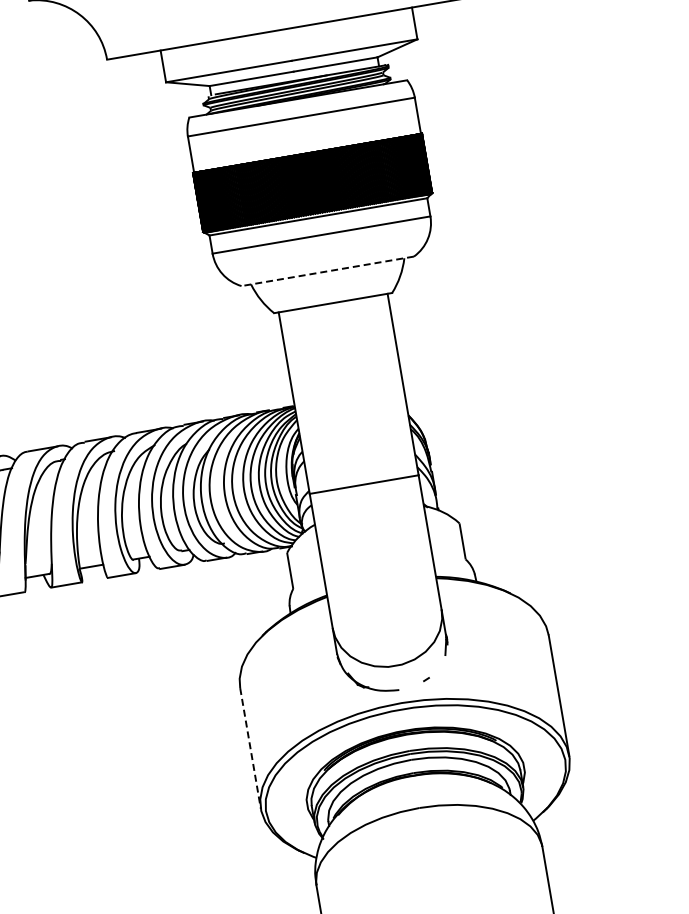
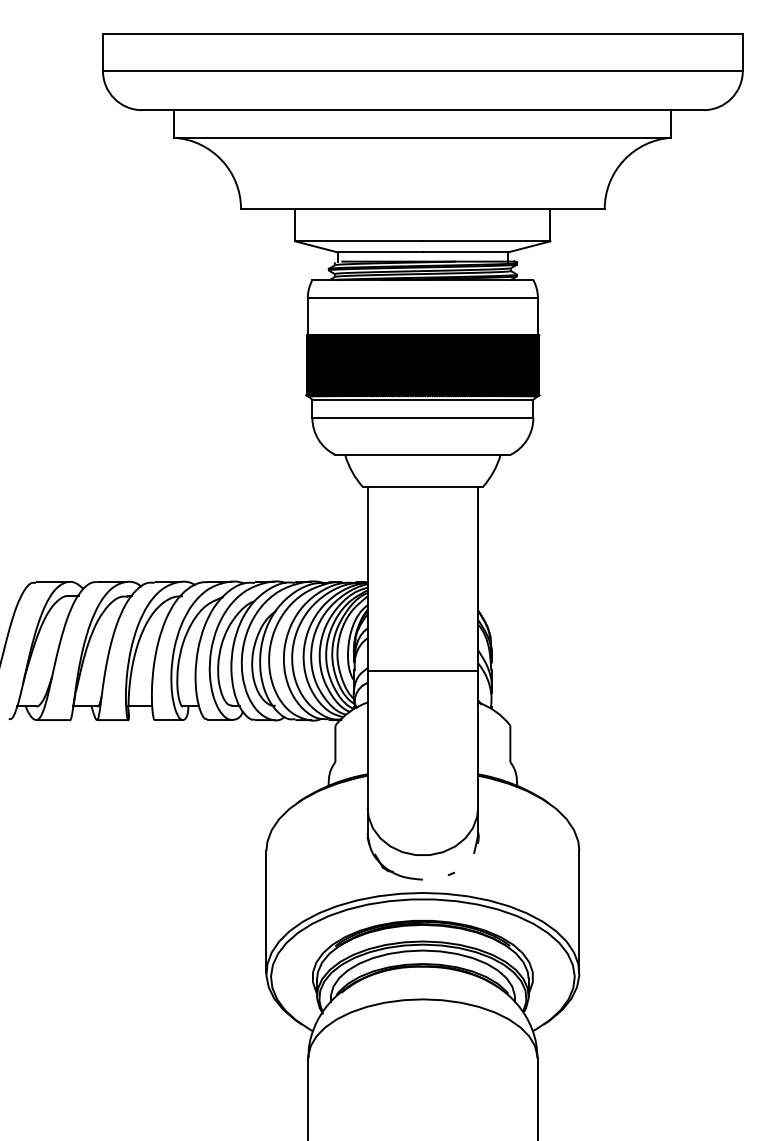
line: (327, 270) -> (422, 454), dashed -> solid
line: (250, 748) -> (266, 912), dashed -> solid

